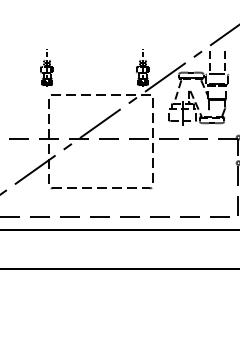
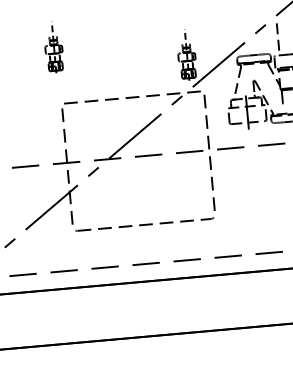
part: (46, 67) -> (52, 46), moved

